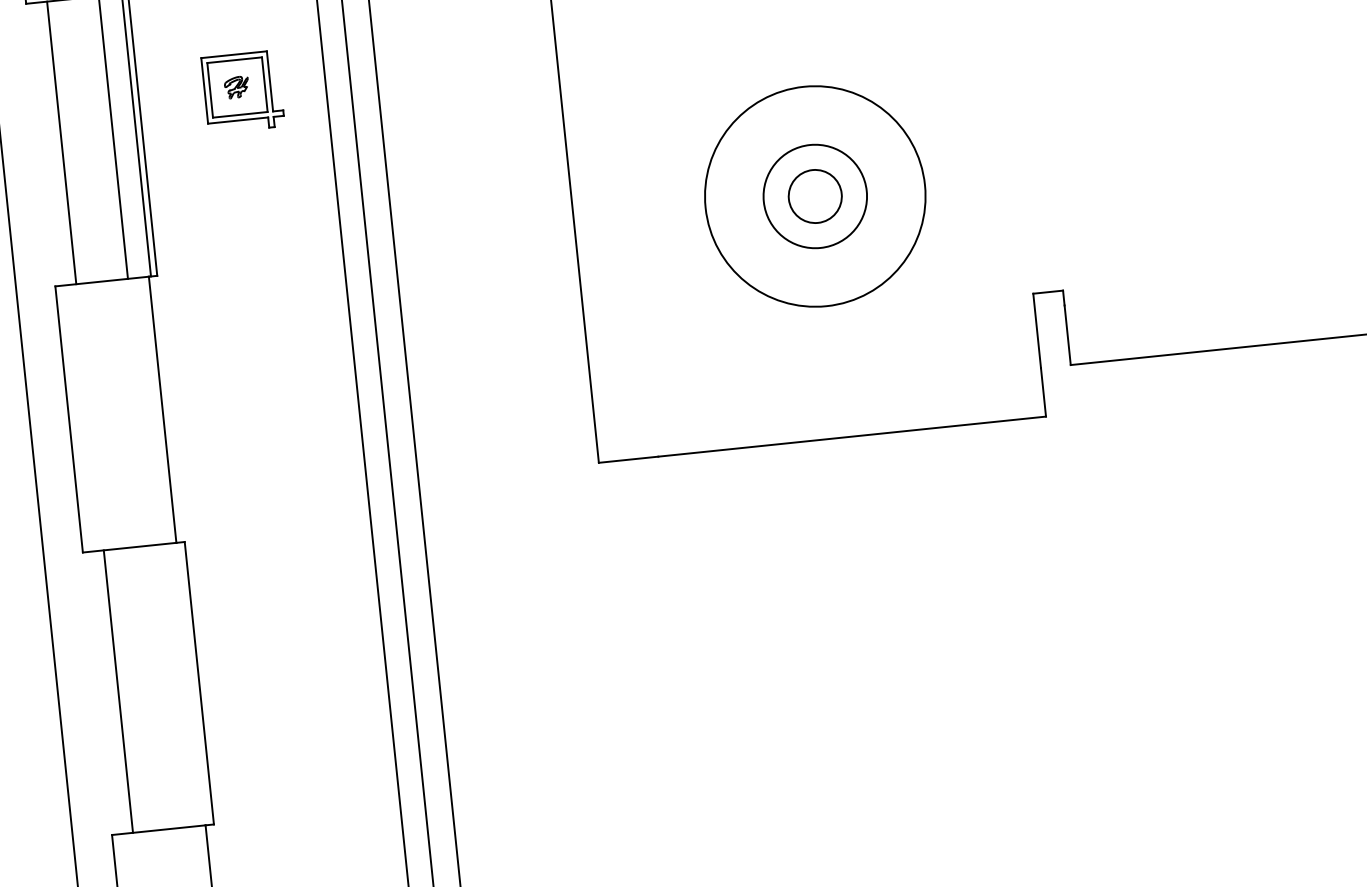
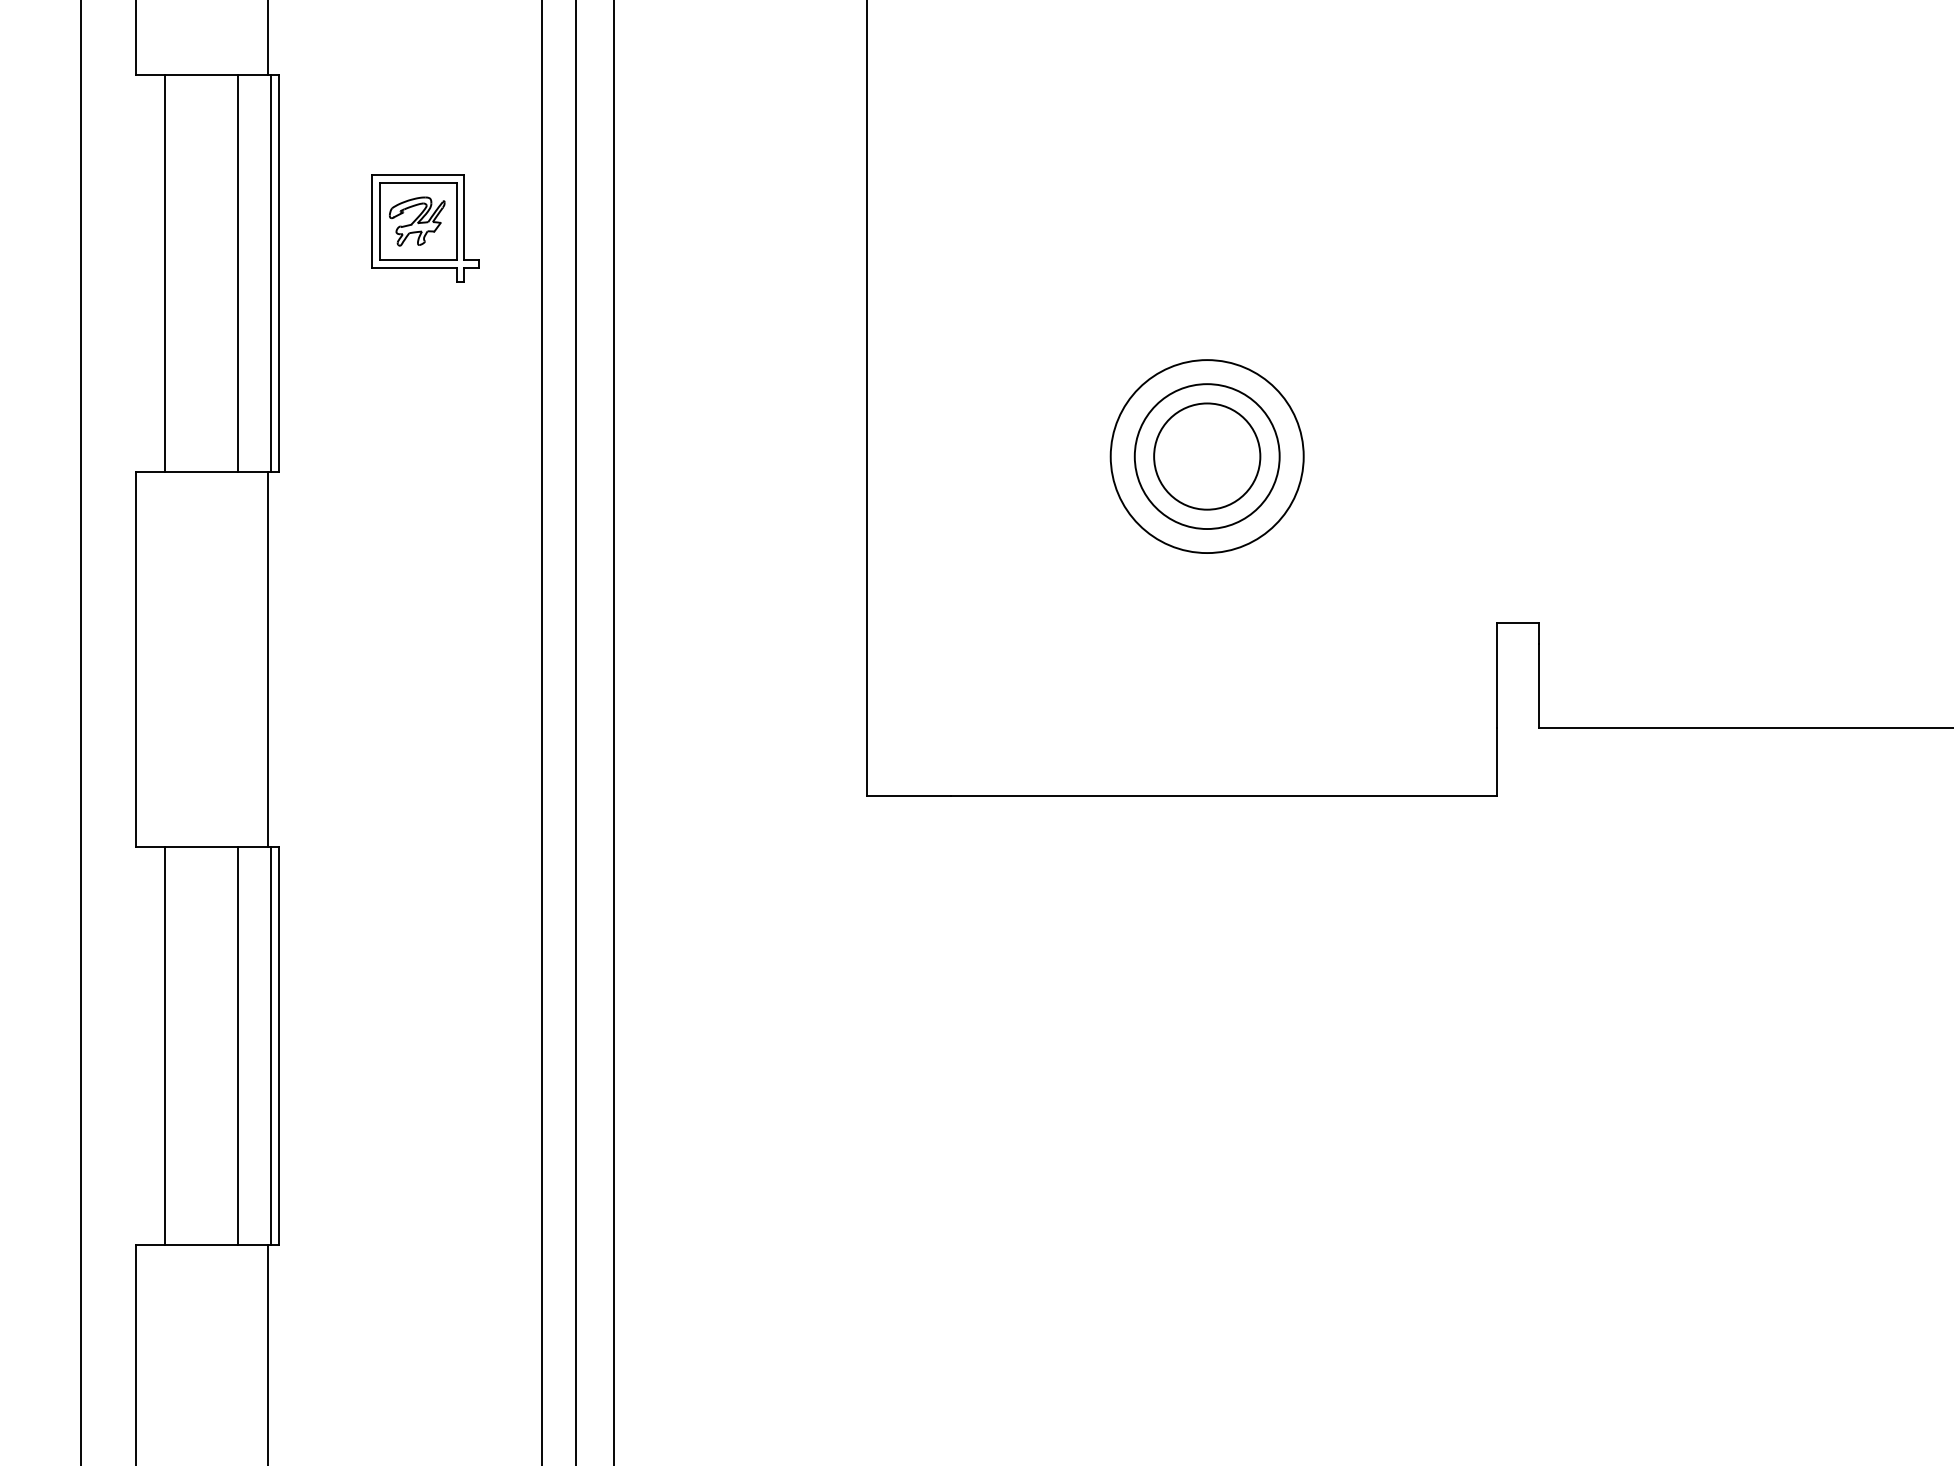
part: (237, 87) -> (417, 221), size x1.67
circle: (814, 196) -> (1206, 456), size x0.62
circle: (815, 196) -> (1207, 456), size x1.43
line: (193, 683) -> (270, 1045), added
line: (170, 685) -> (238, 1045), added

